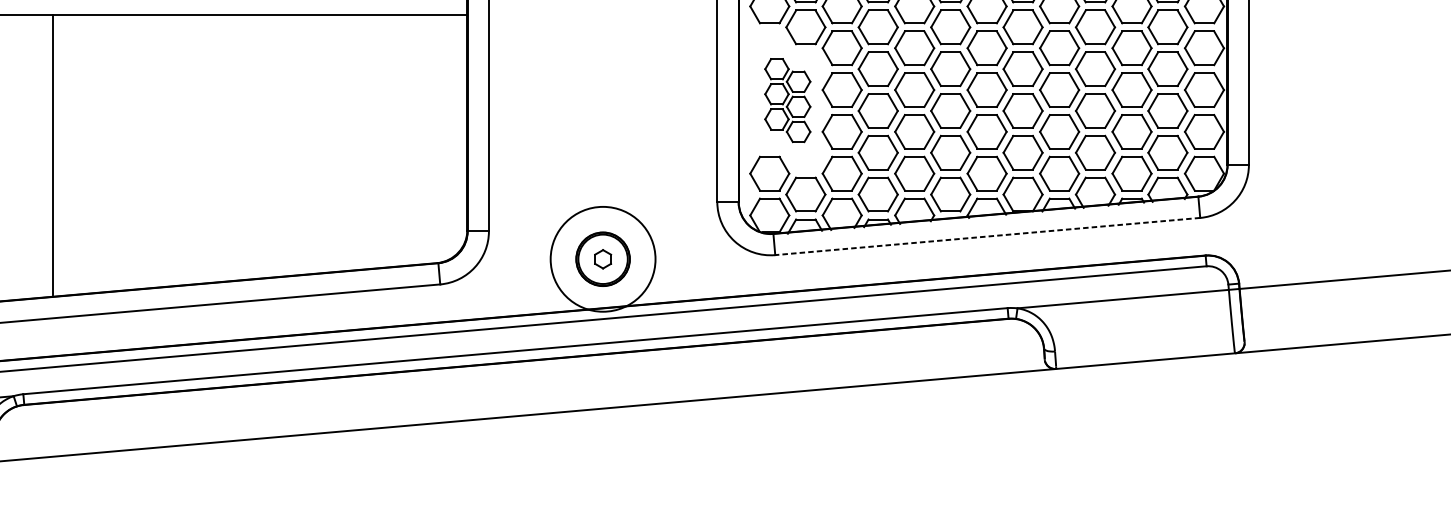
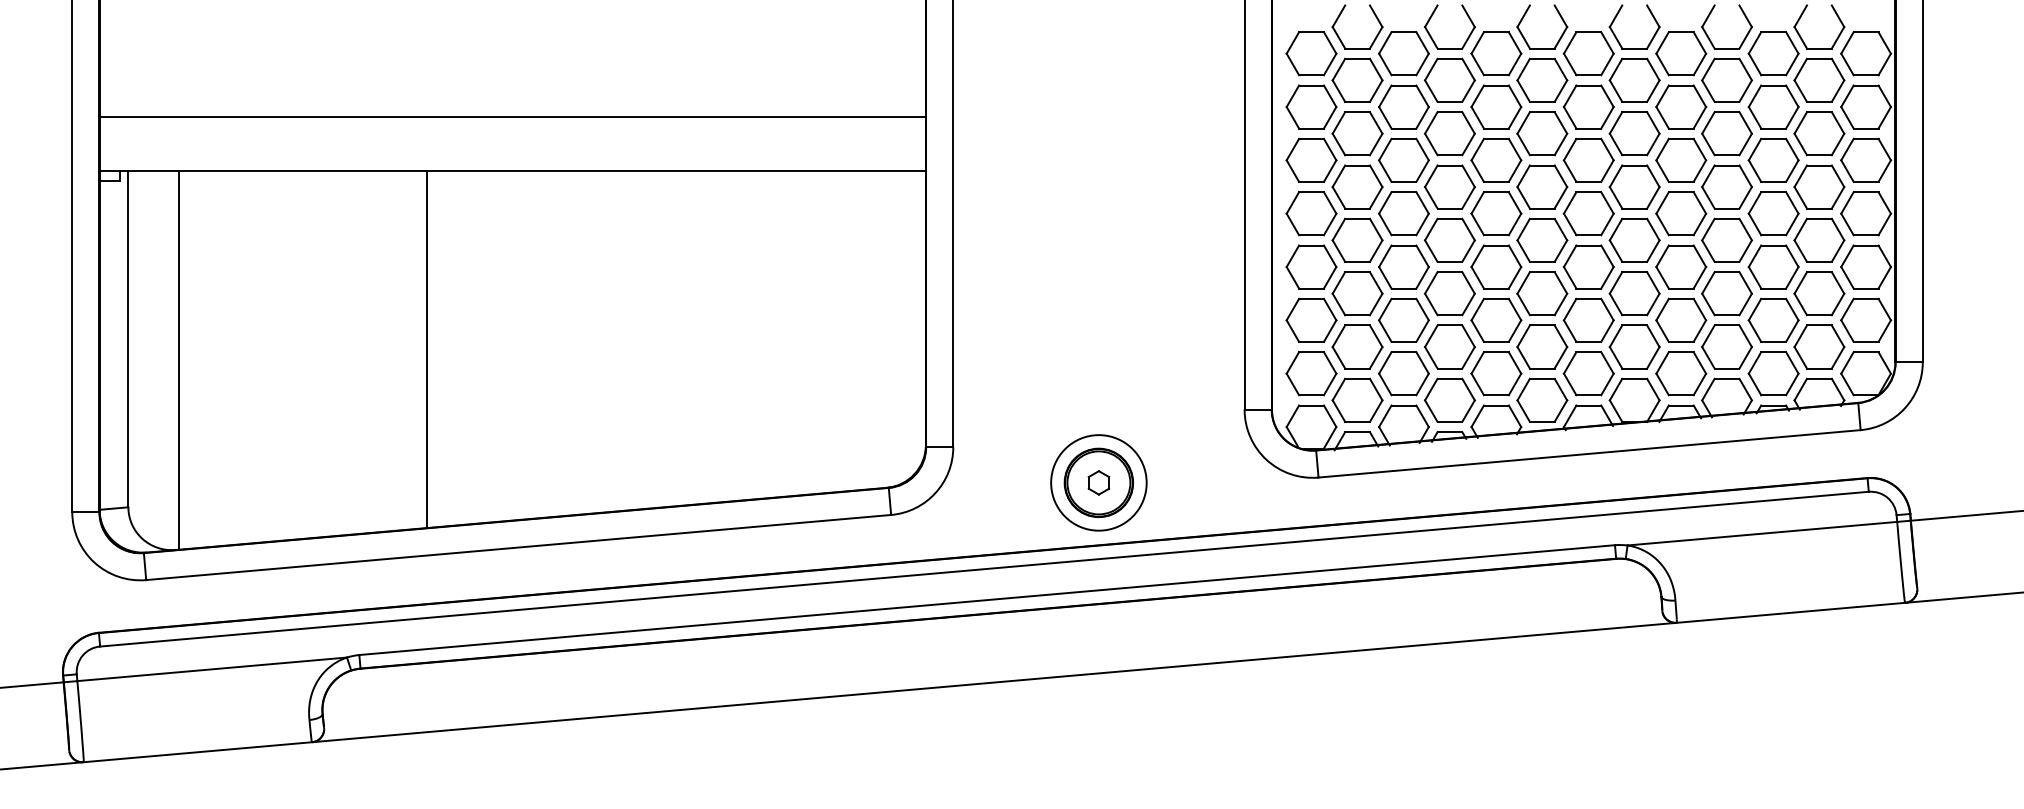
part: (787, 100) -> (1334, 280), size x1.67
line: (53, 154) -> (426, 349), moved
line: (987, 236) -> (1589, 453), dashed -> solid
circle: (602, 258) -> (1098, 482), size x0.71

